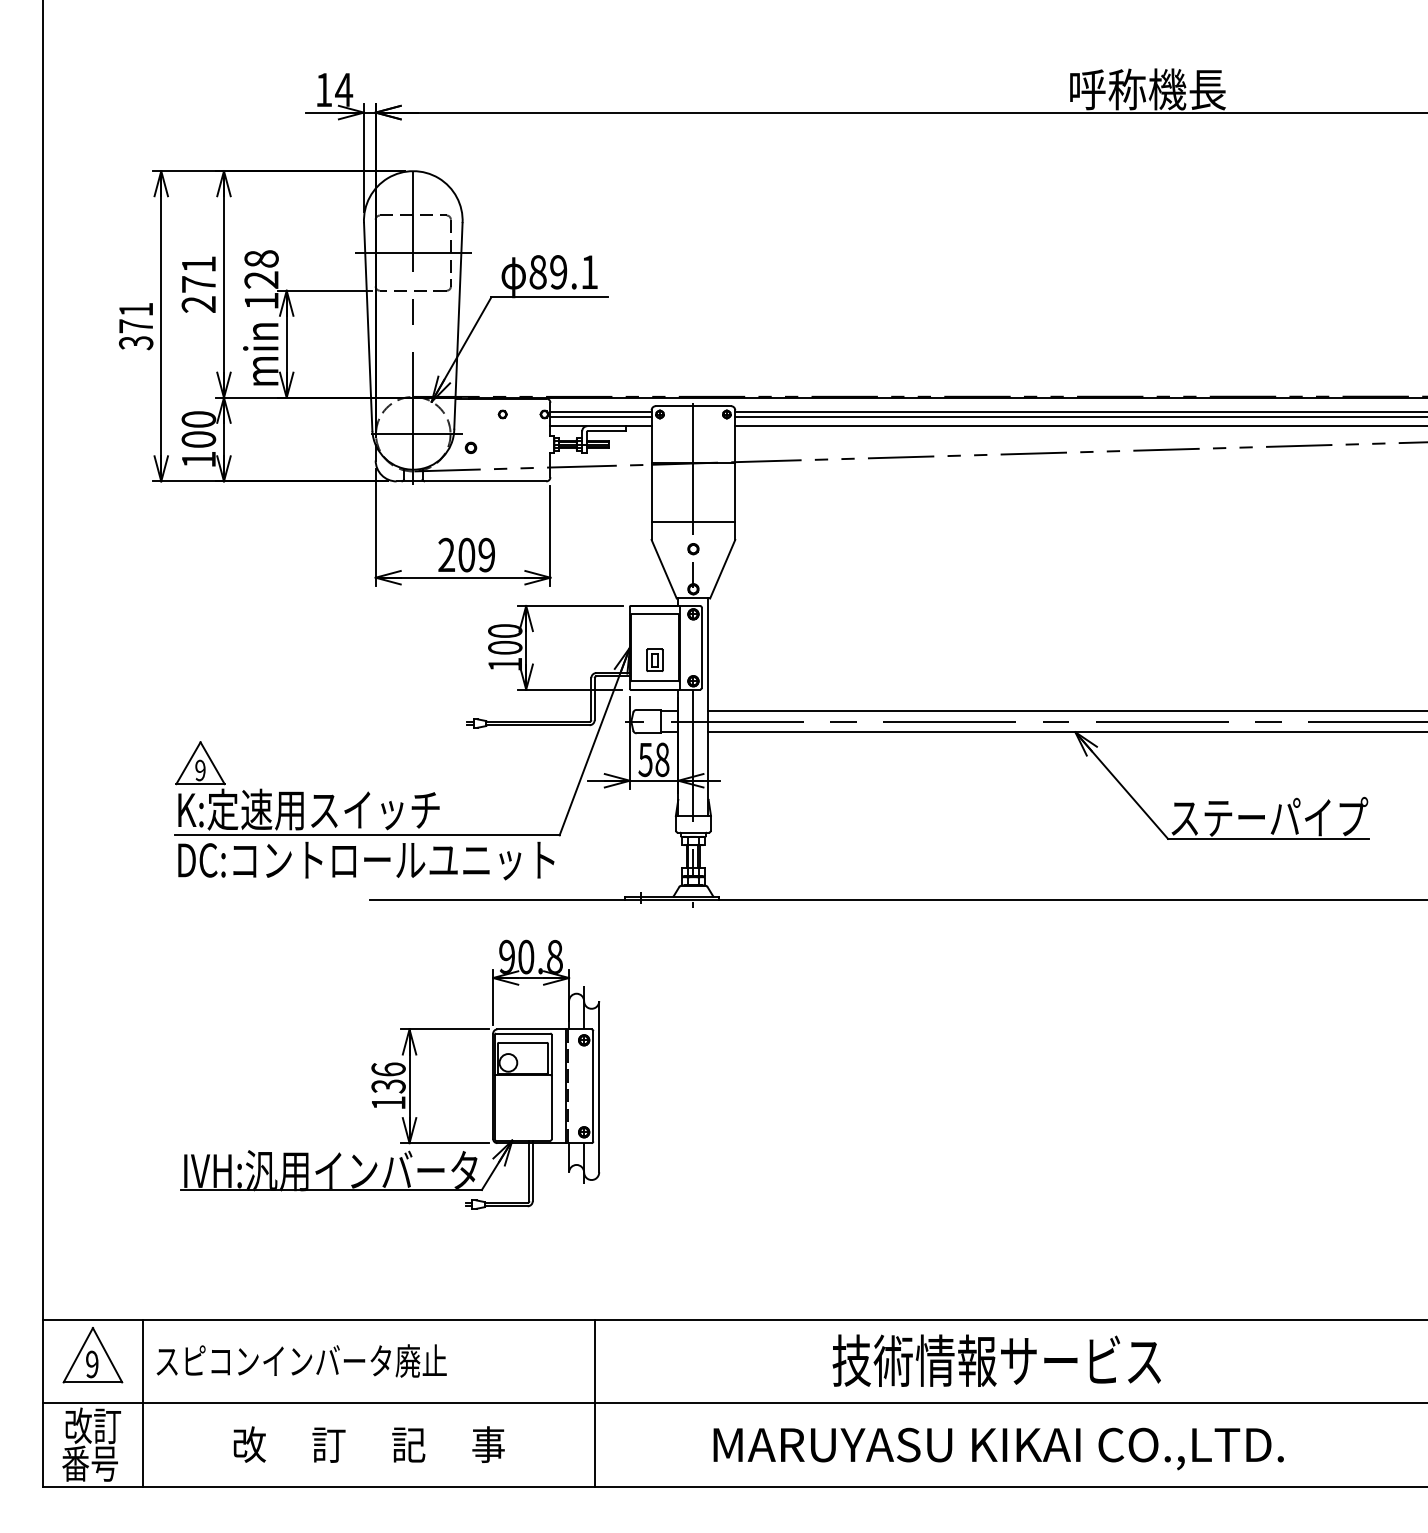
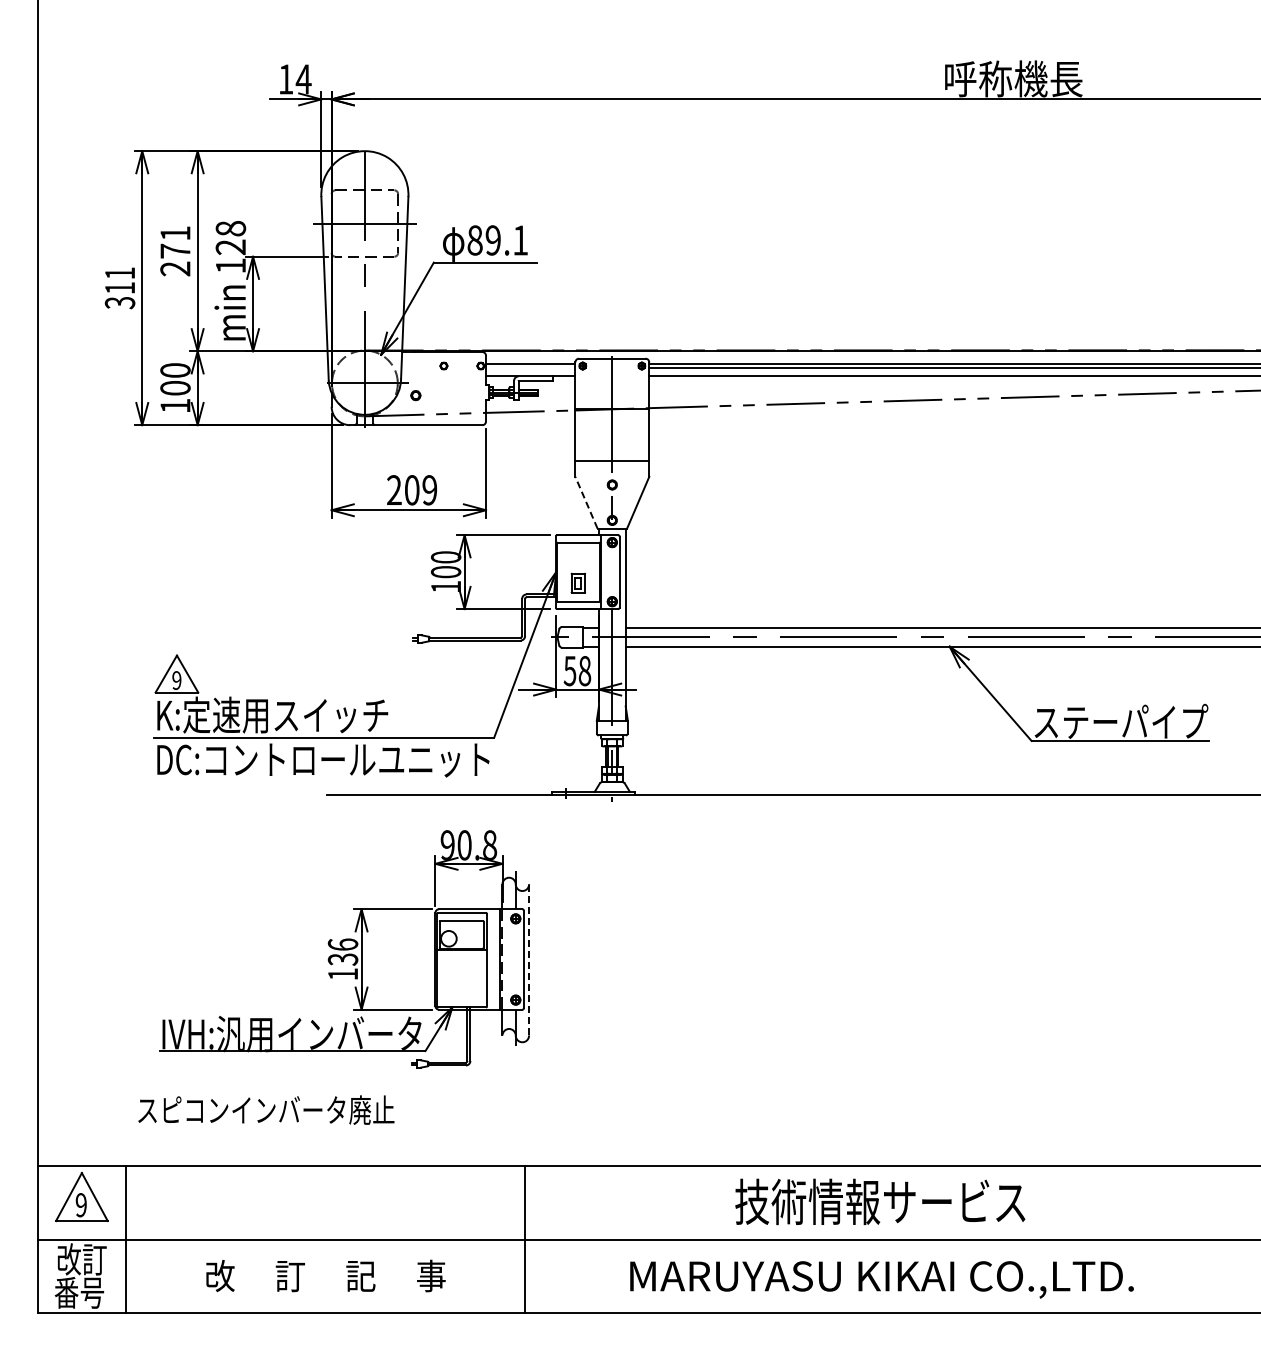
text: (135, 326) -> (119, 288), 371 -> 311
line: (600, 417) -> (530, 368), removed
line: (664, 568) -> (586, 502), solid -> dashed
line: (599, 1087) -> (529, 960), solid -> dashed
text: (301, 1360) -> (266, 1109), moved

